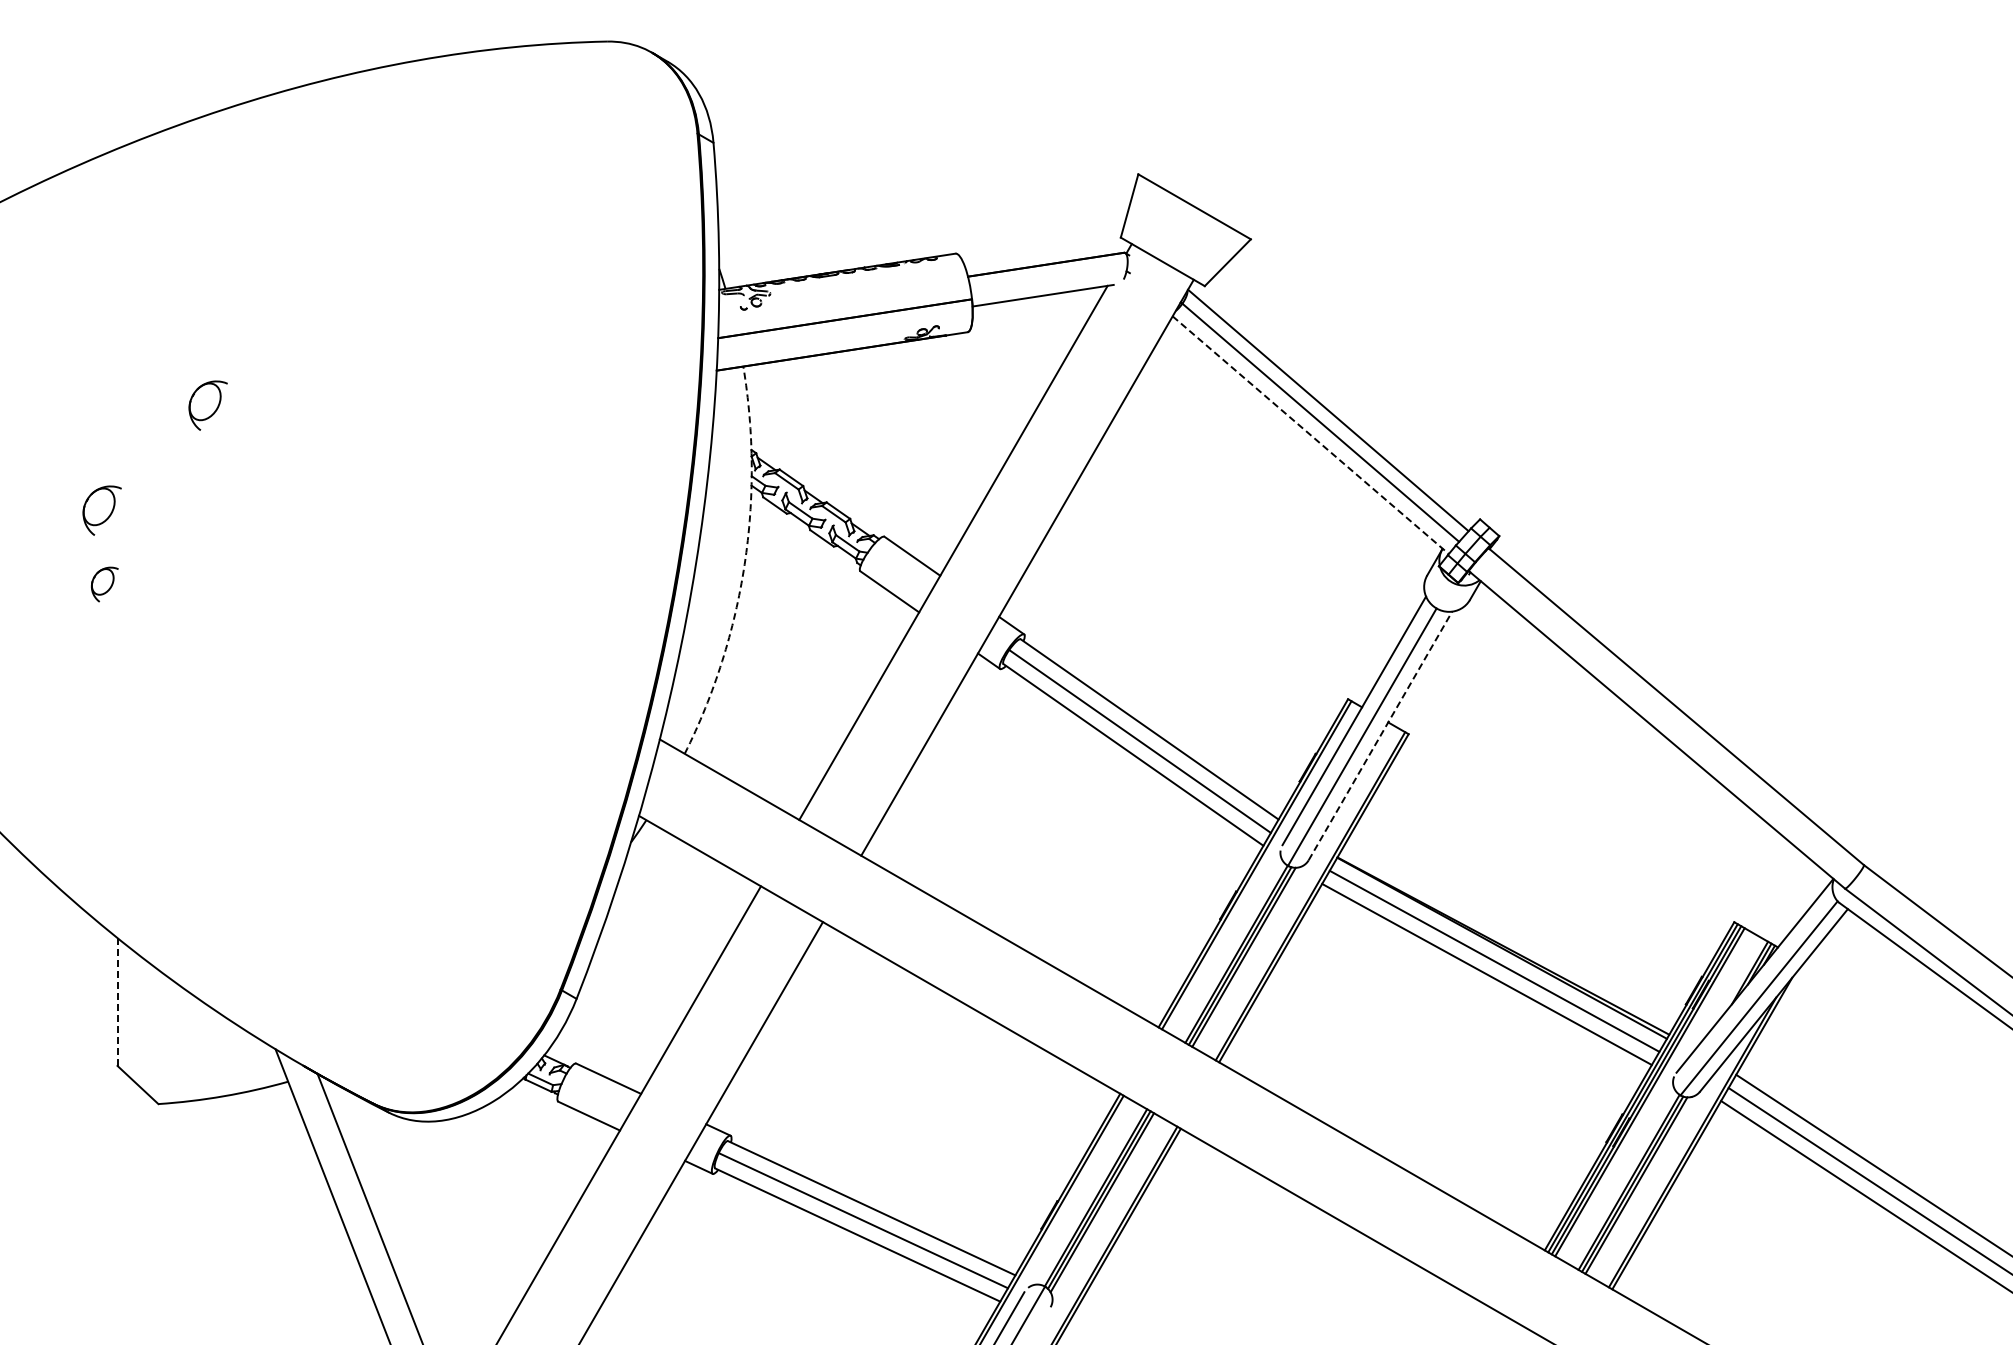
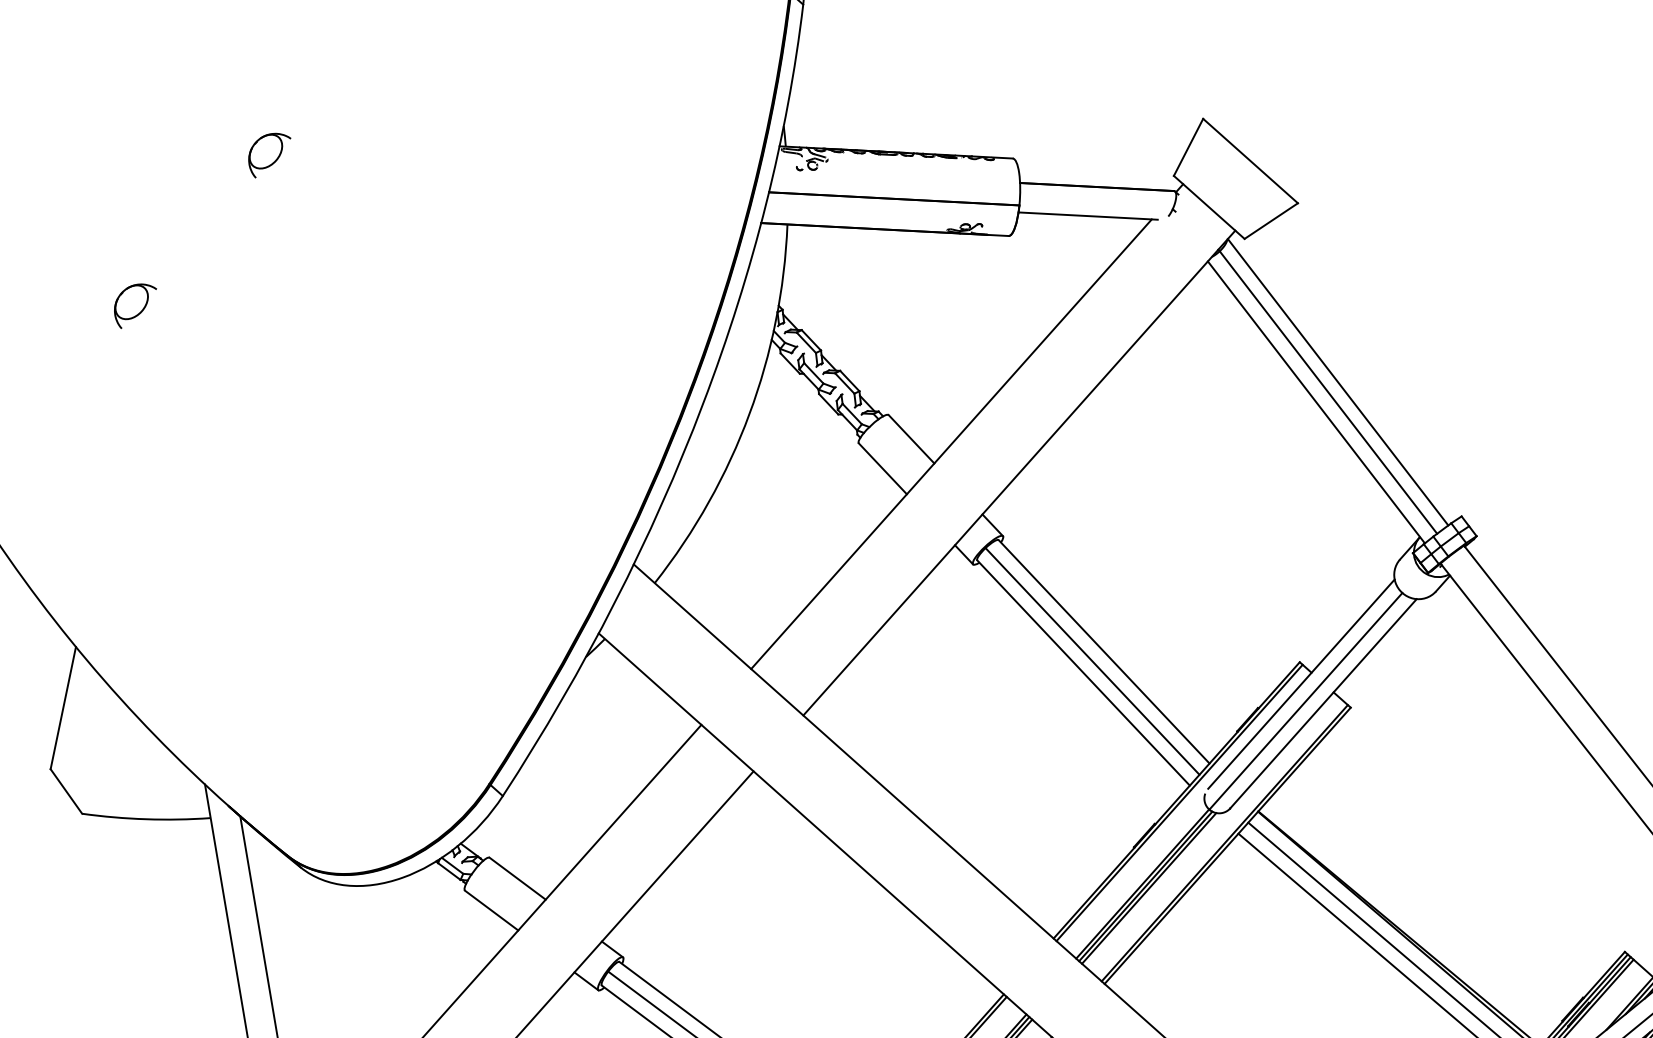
line: (1311, 435) -> (1317, 402), dashed -> solid
part: (101, 510) -> (145, 234), removed
arc: (744, 564) -> (749, 413), dashed -> solid
part: (104, 584) -> (133, 306), size x1.43
line: (1380, 735) -> (1323, 703), dashed -> solid
line: (117, 1002) -> (63, 708), dashed -> solid

